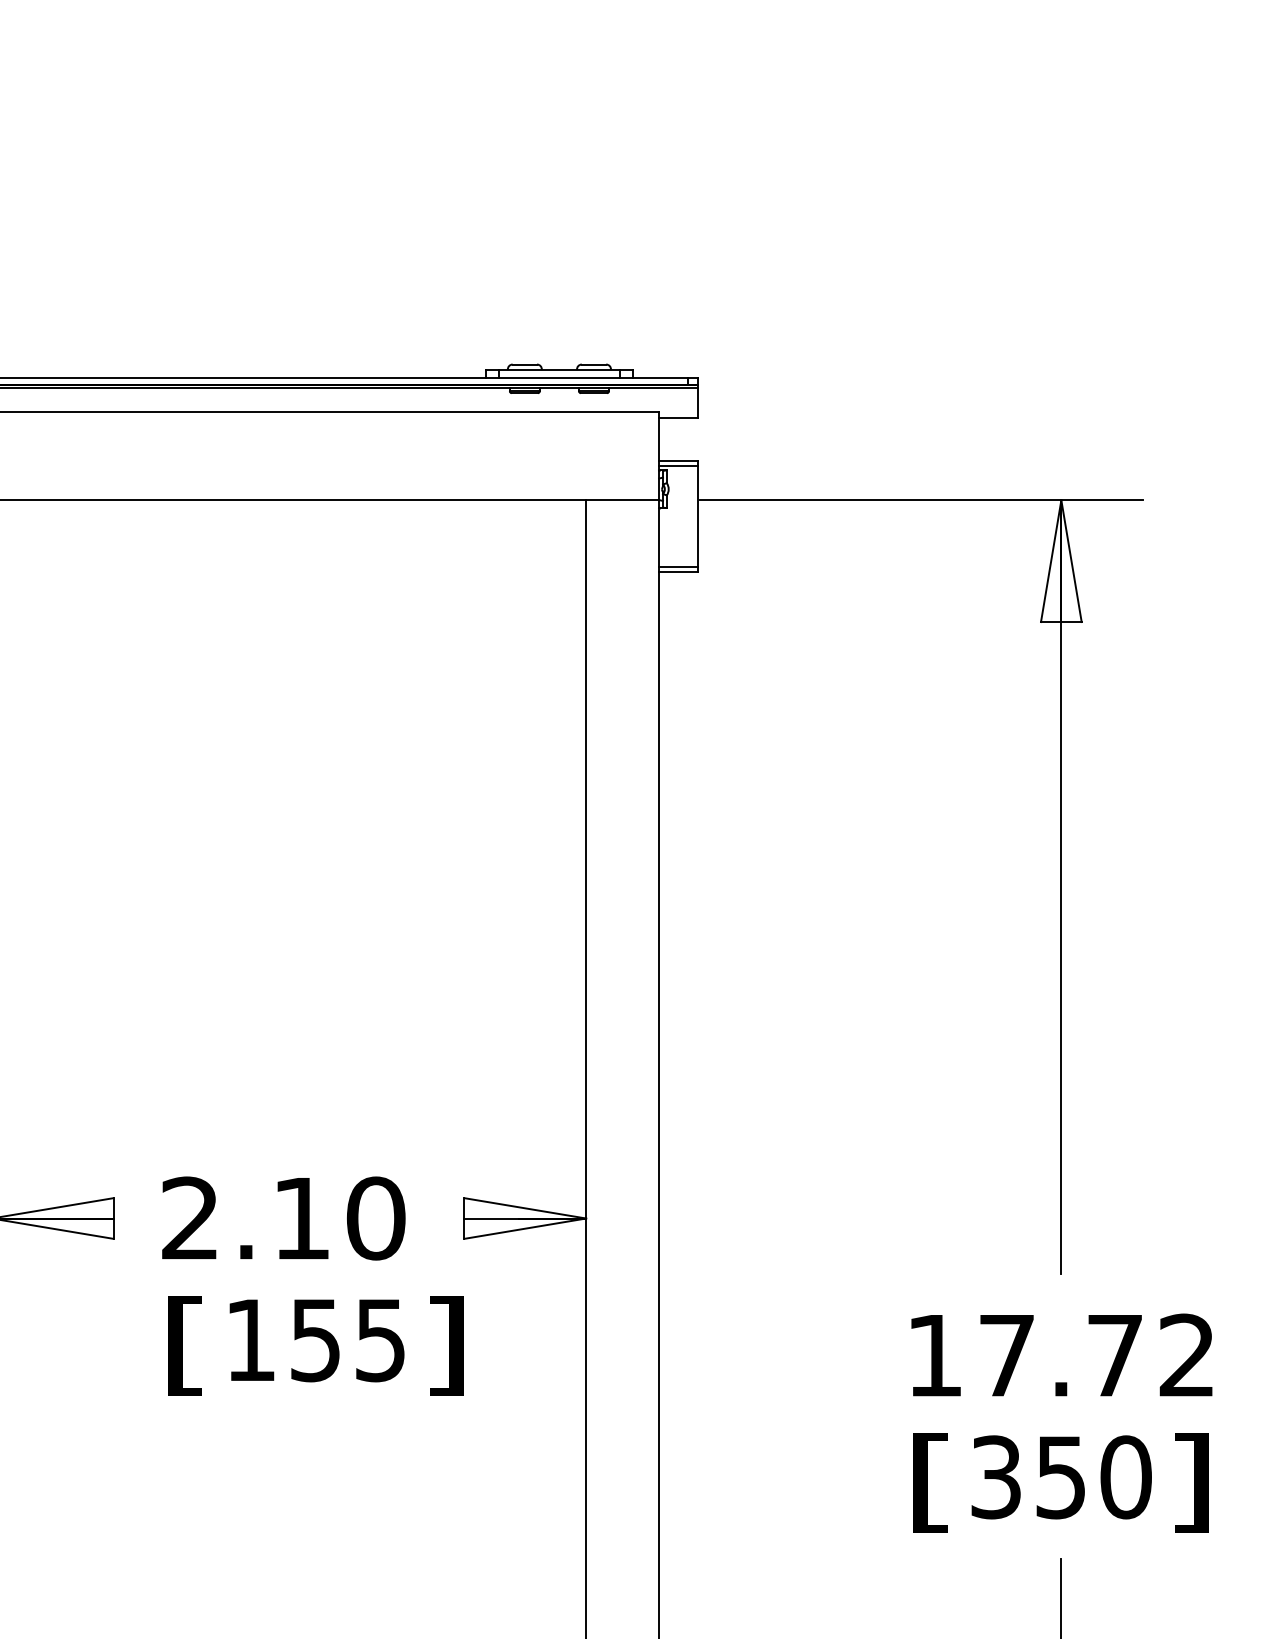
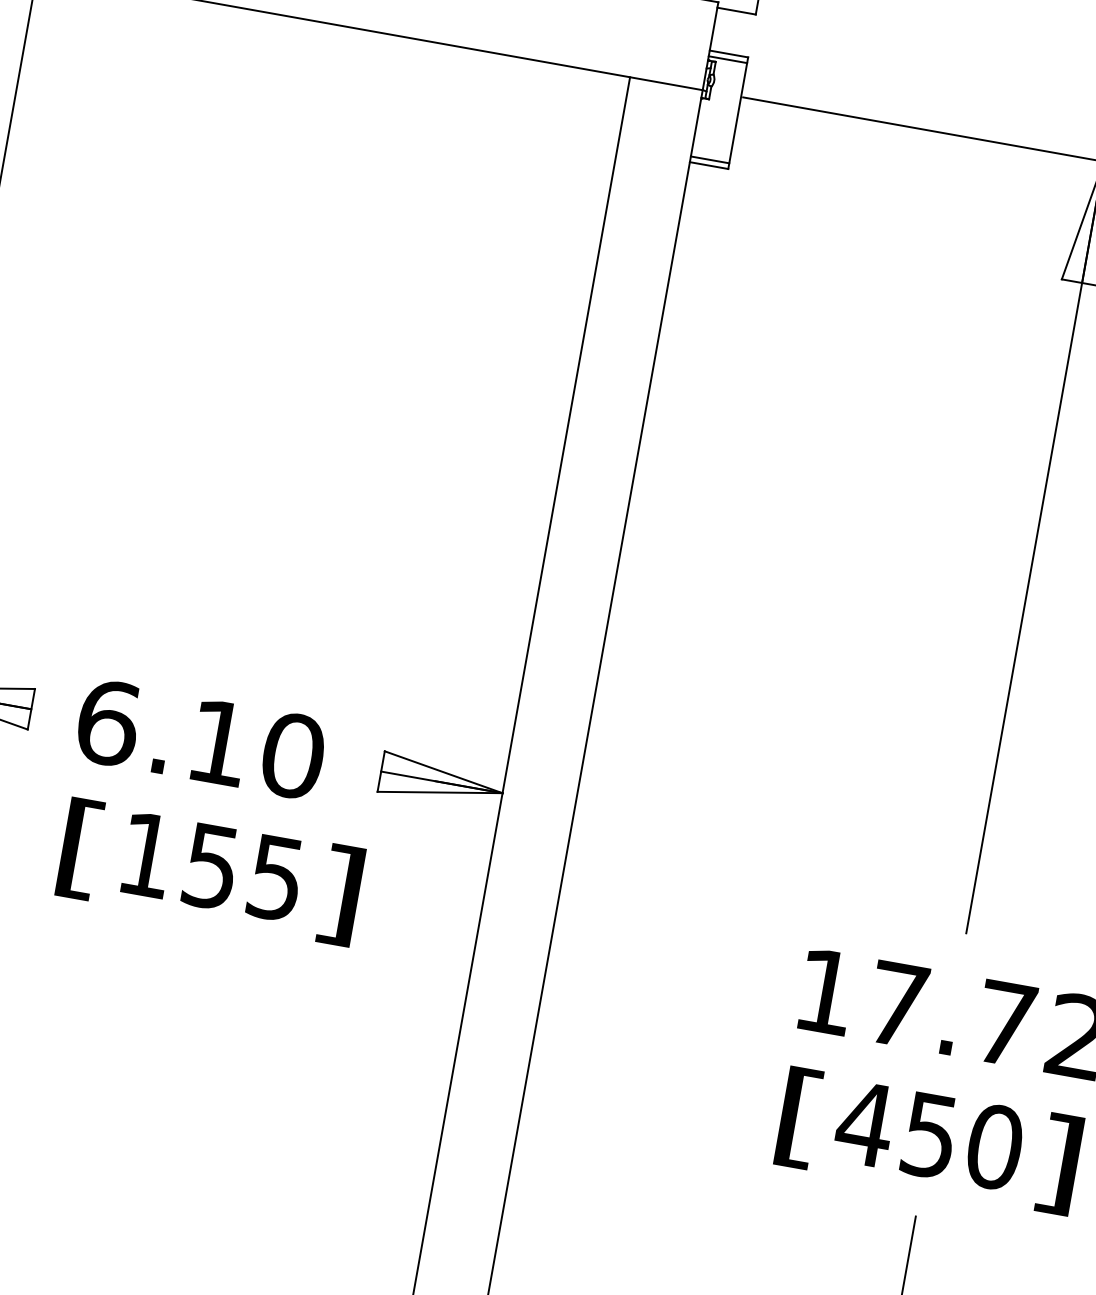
text: (190, 1218) -> (108, 722), 2.10 -> 6.10
text: (996, 1477) -> (865, 1124), 350 -> 450

